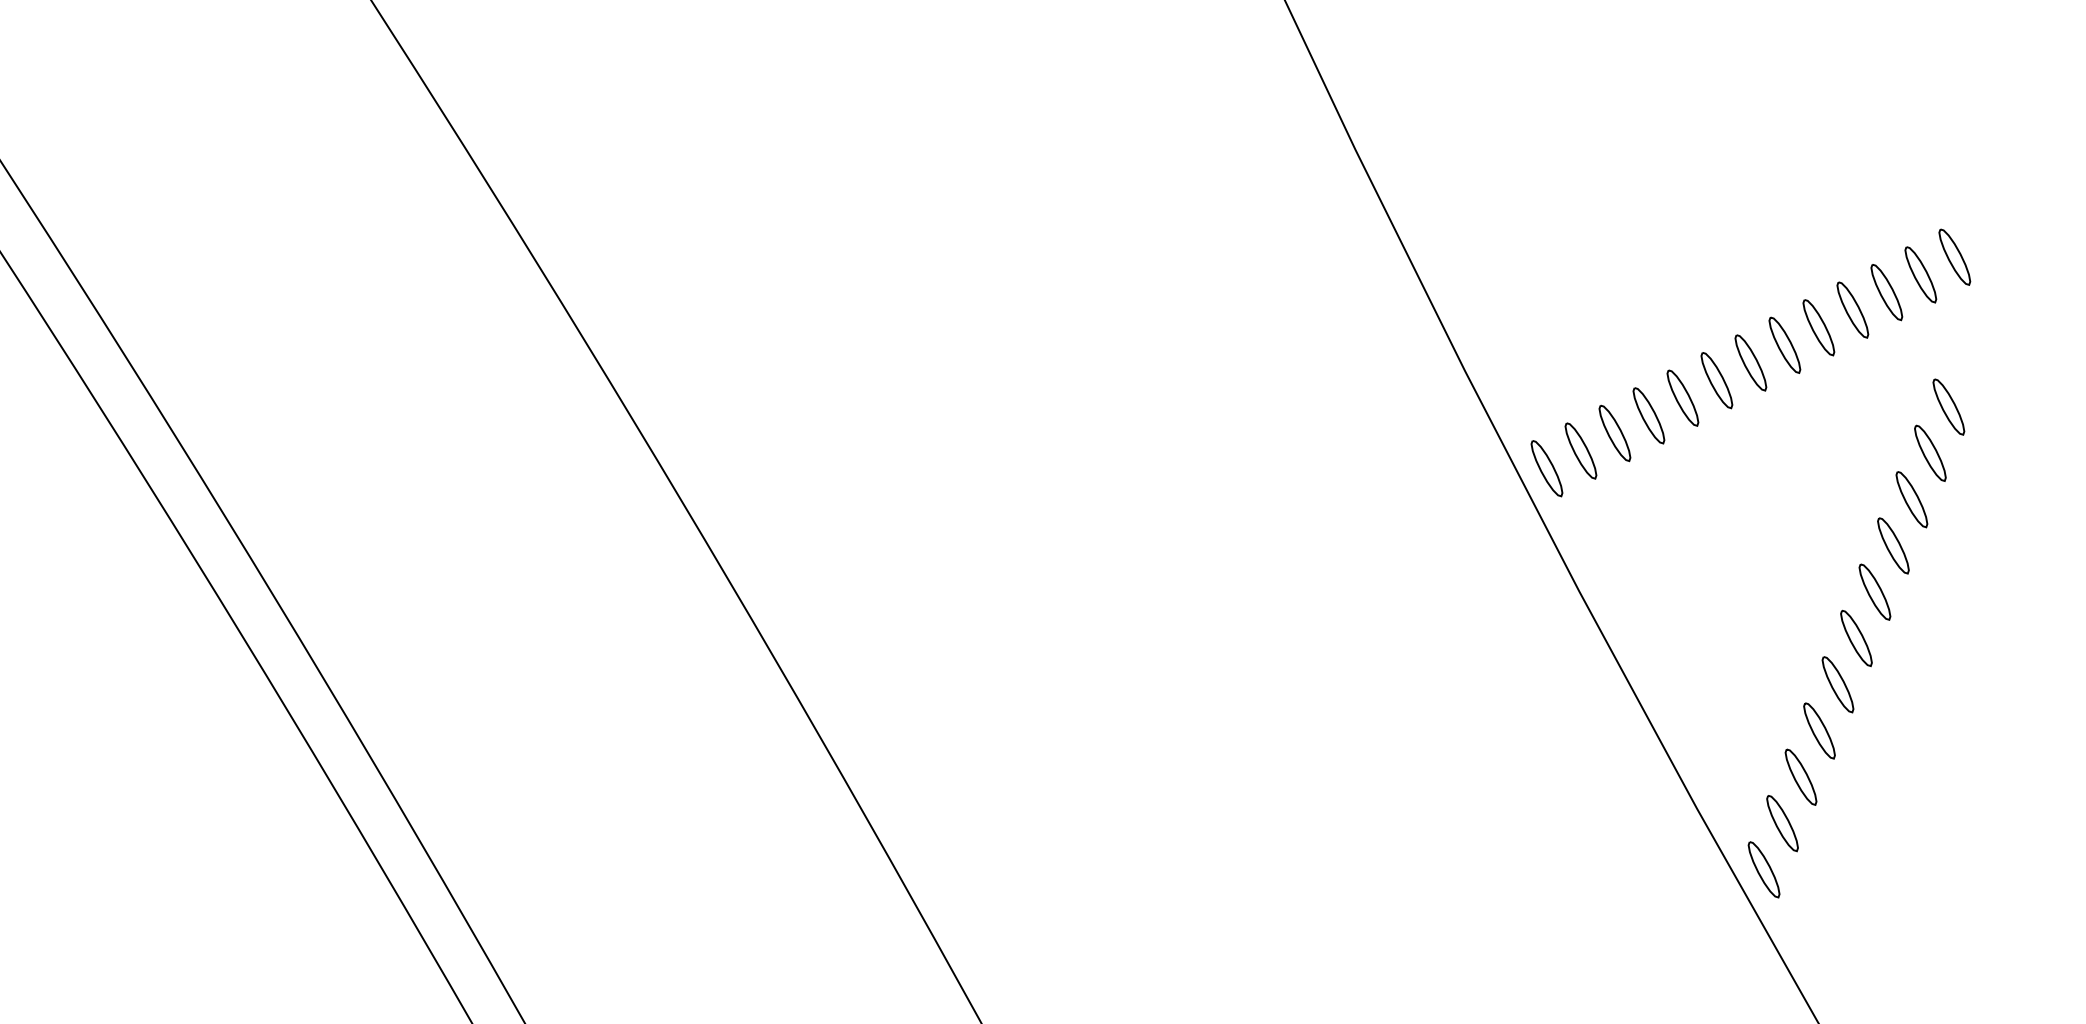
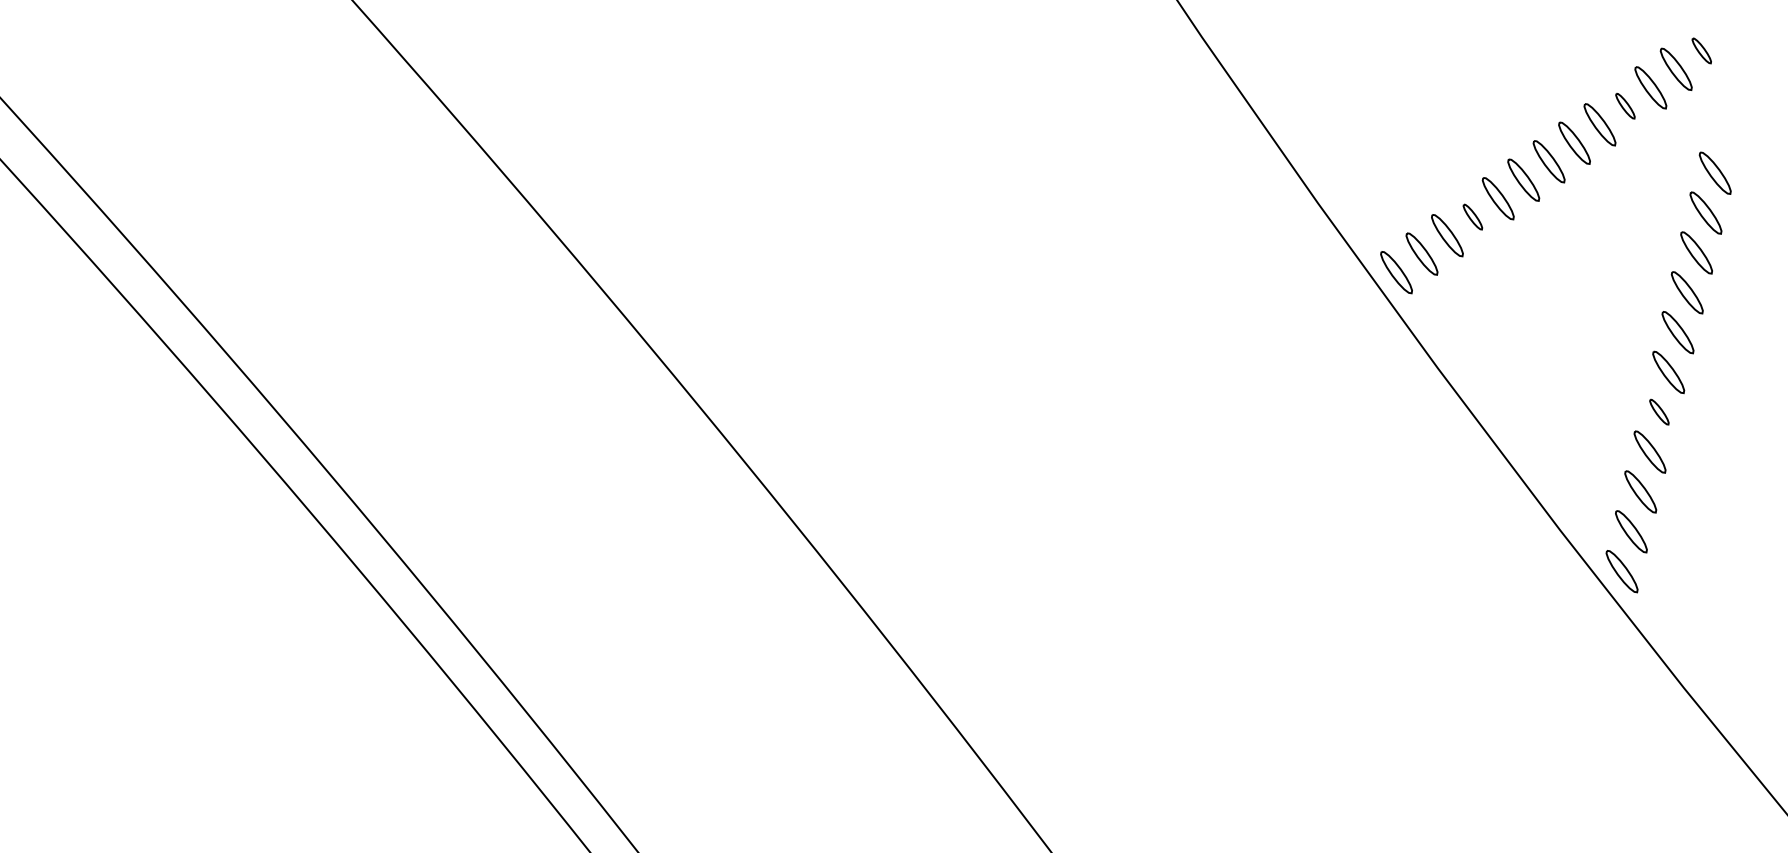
part: (1954, 256) -> (1701, 50), size x0.6
part: (1853, 309) -> (1625, 105), size x0.6
part: (1648, 414) -> (1472, 216), size x0.6
part: (1838, 683) -> (1659, 411), size x0.6

